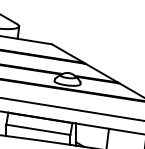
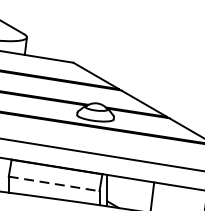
line: (38, 129) -> (54, 183), solid -> dashed

